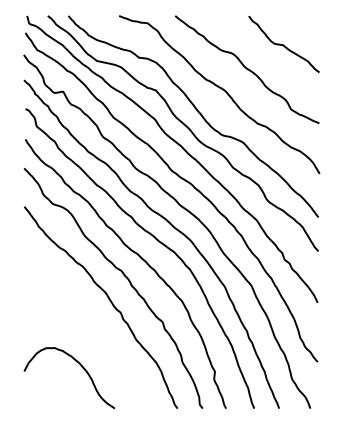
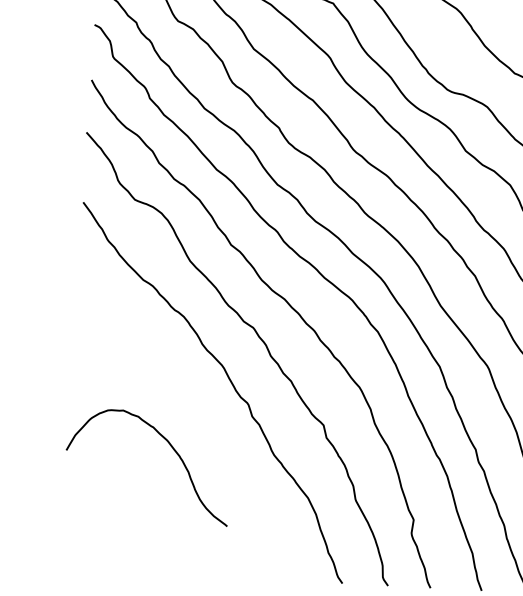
curve: (81, 367) -> (170, 448), moved

